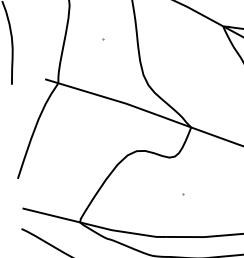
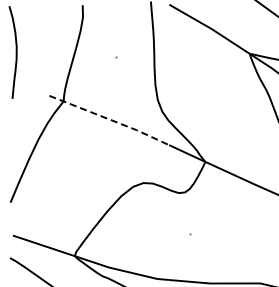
line: (102, 96) -> (110, 119), solid -> dashed

